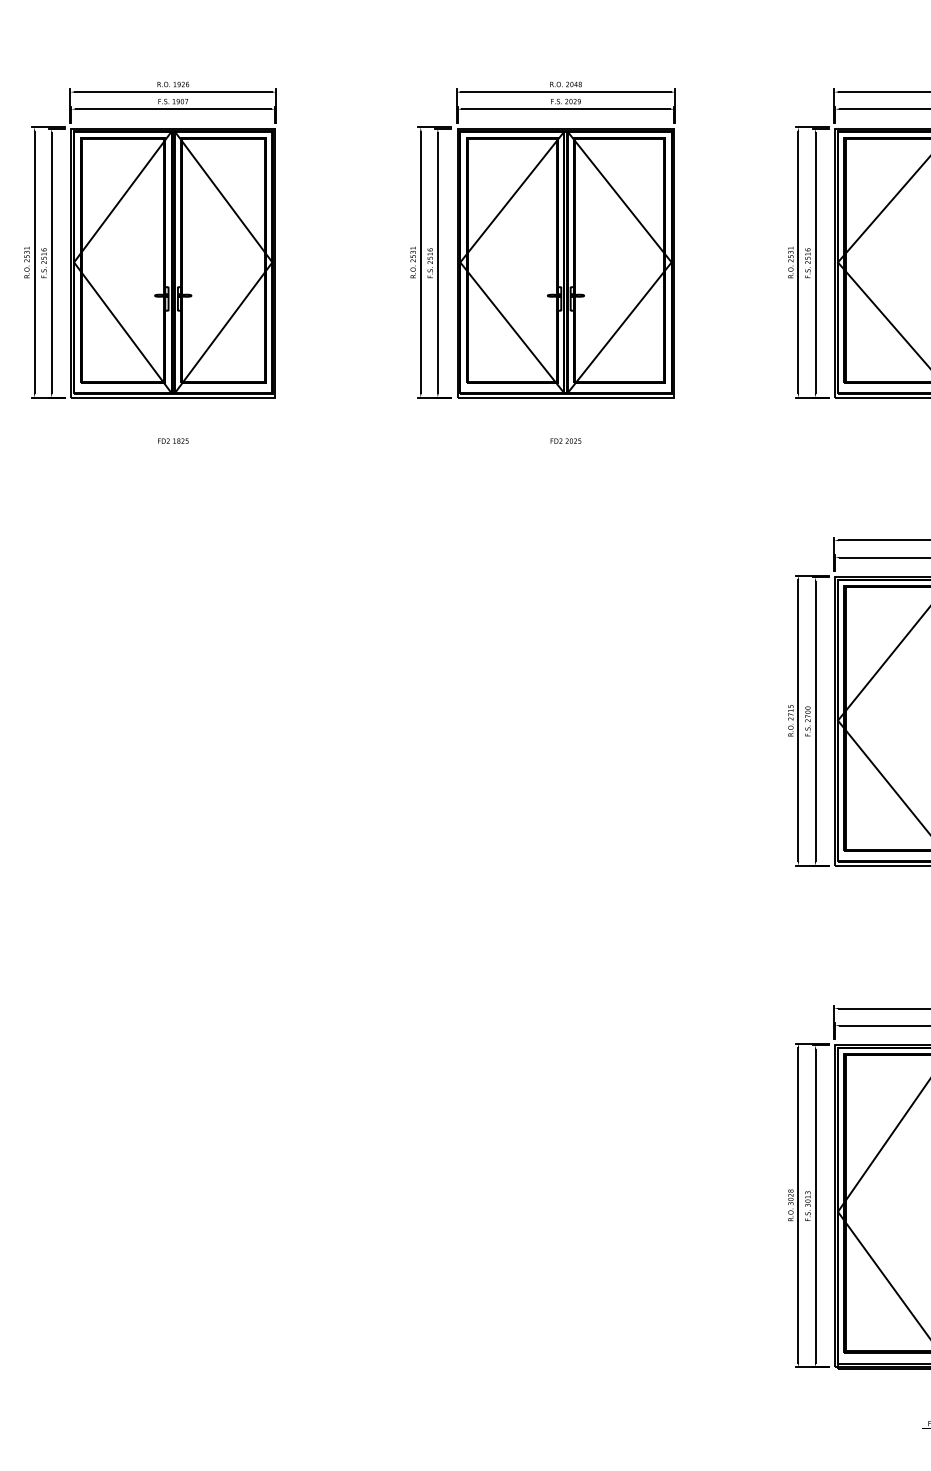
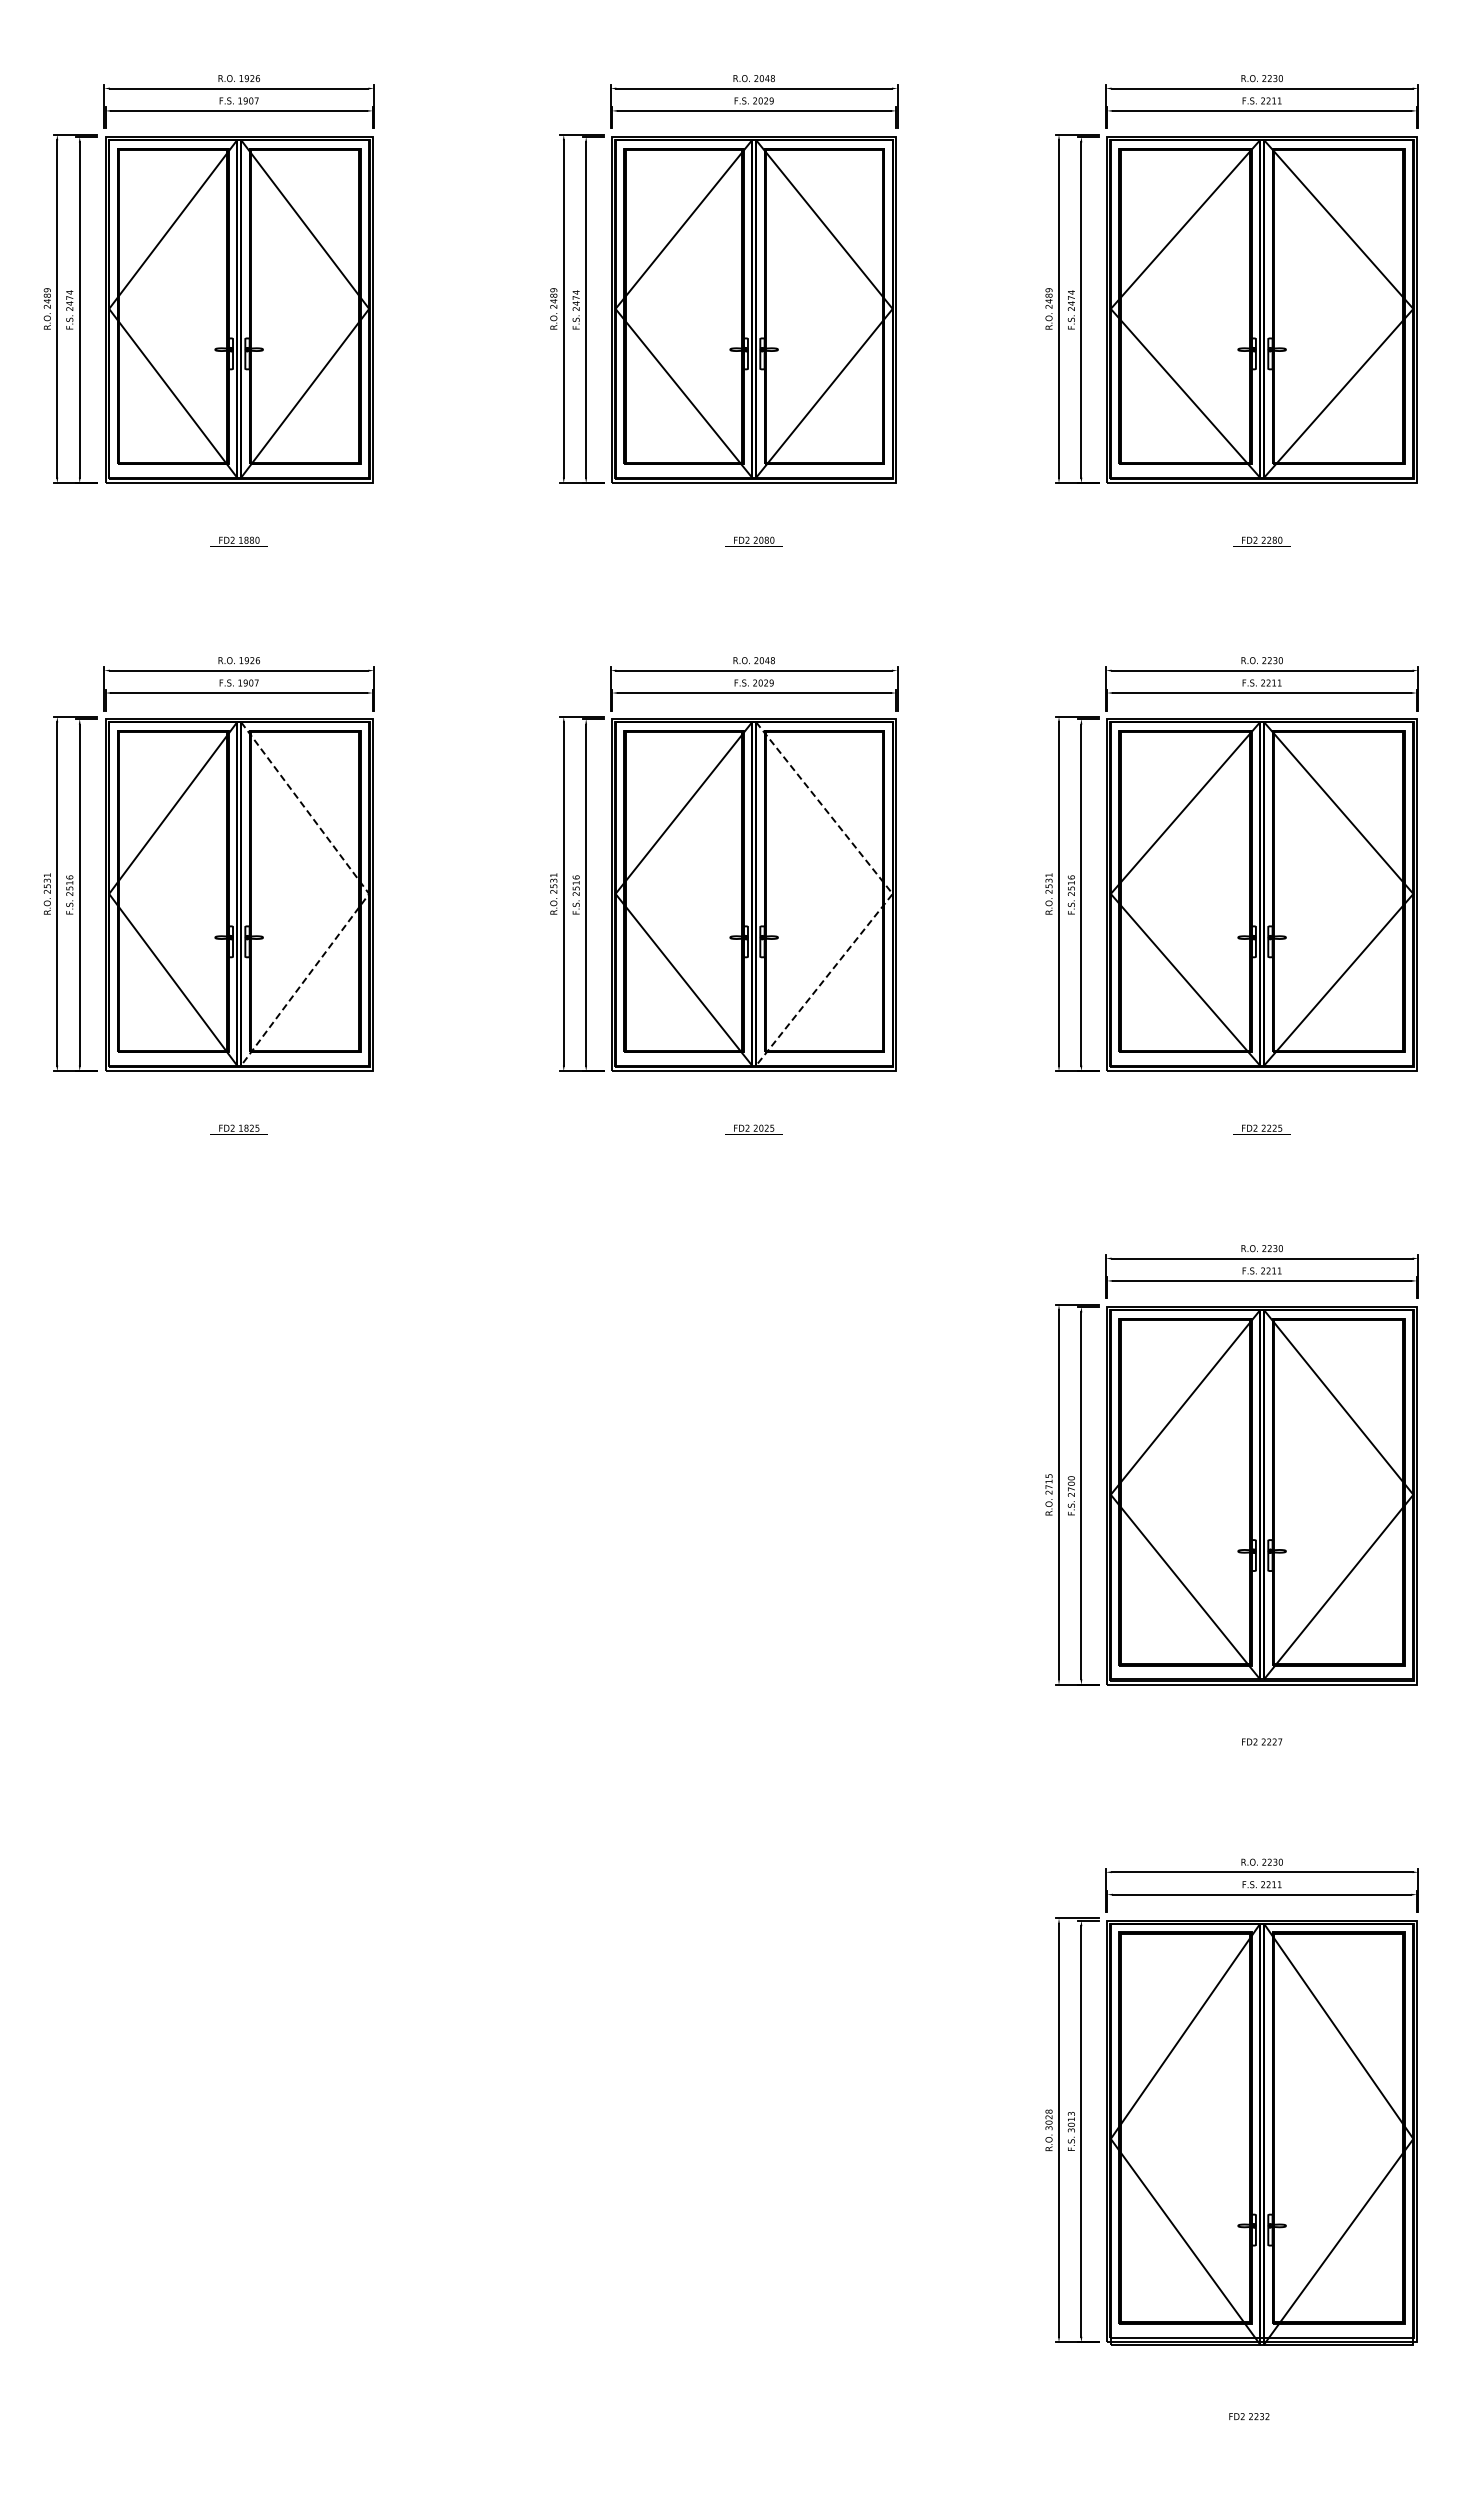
line: (272, 262) -> (369, 893), solid -> dashed
line: (671, 262) -> (892, 893), solid -> dashed

